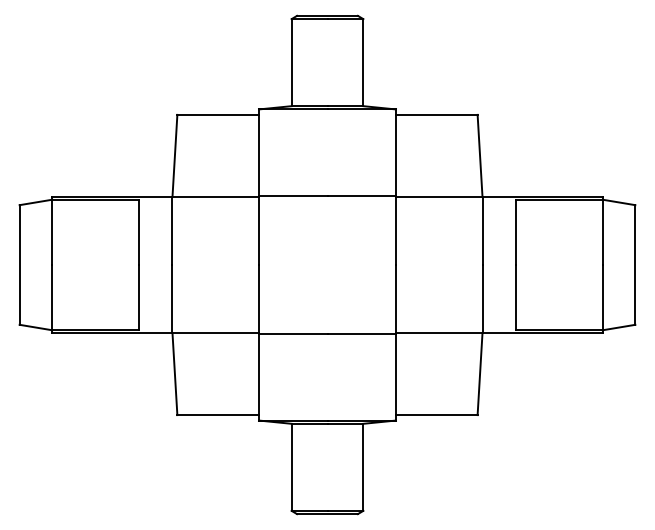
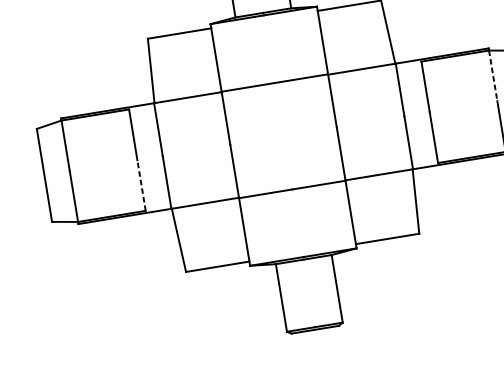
line: (602, 232) -> (493, 76), solid -> dashed
line: (139, 297) -> (141, 185), solid -> dashed

